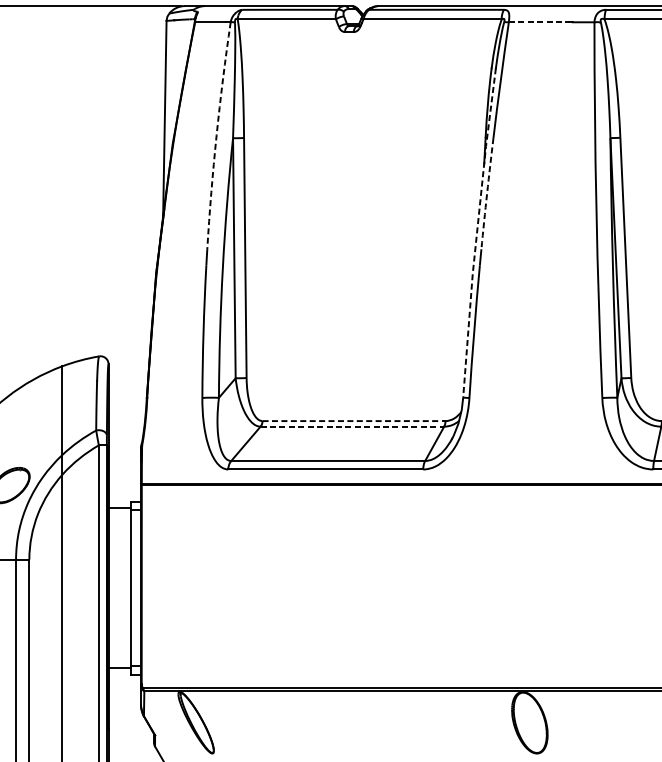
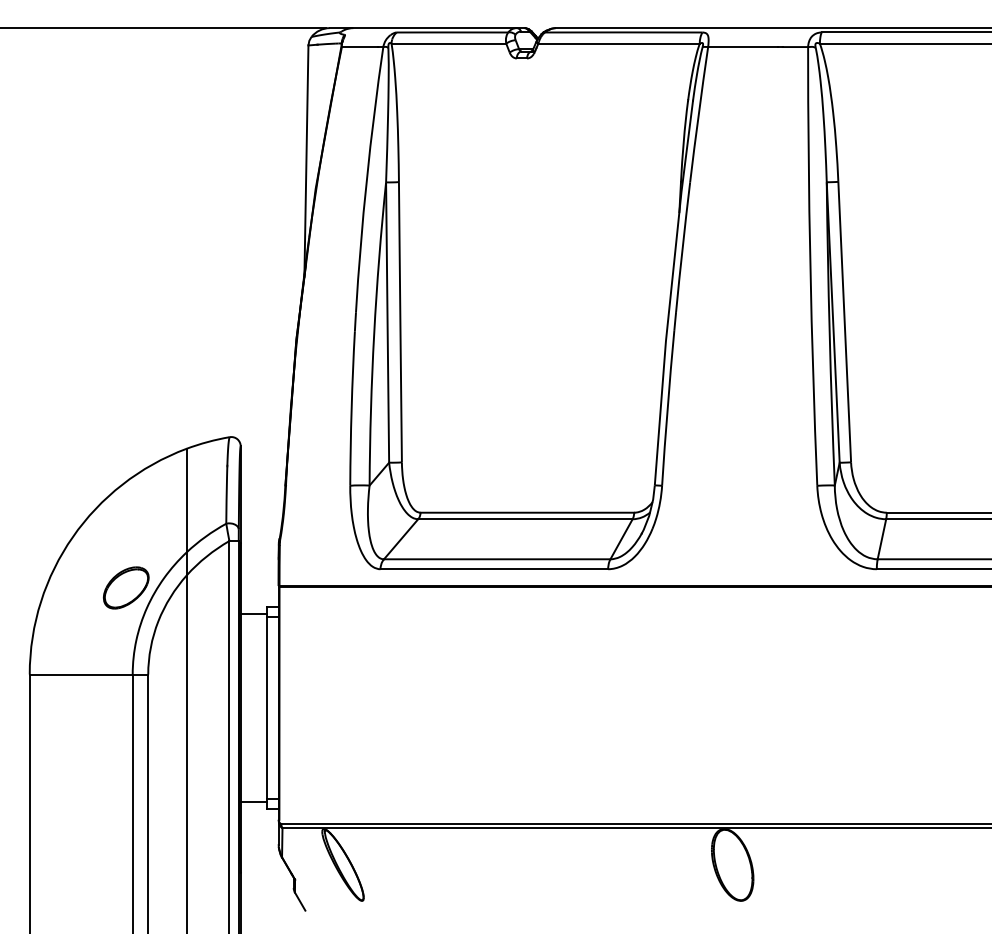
line: (539, 22) -> (743, 47), dashed -> solid
arc: (216, 135) -> (366, 179), dashed -> solid
arc: (486, 193) -> (682, 247), dashed -> solid
line: (476, 233) -> (670, 293), dashed -> solid
line: (354, 420) -> (527, 512), dashed -> solid
line: (352, 426) -> (525, 519), dashed -> solid

